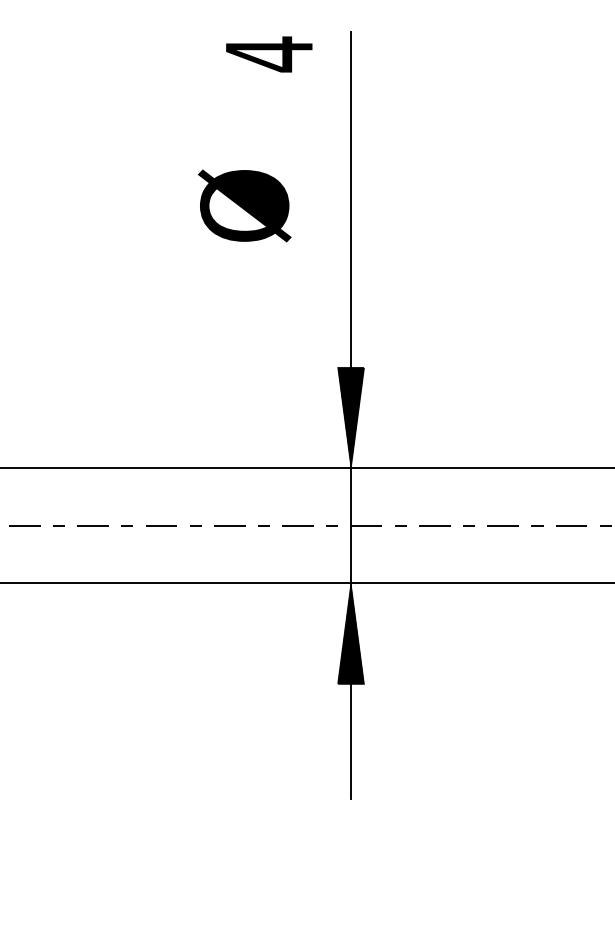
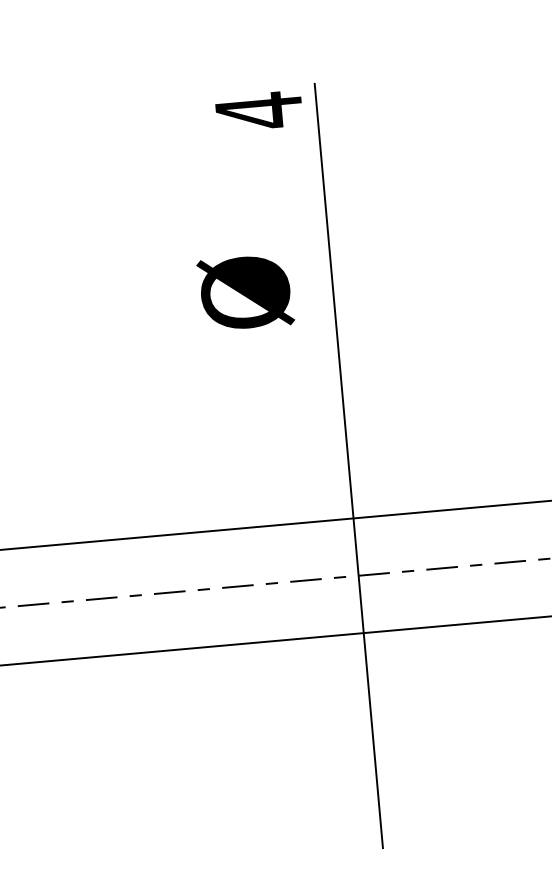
text: (269, 54) -> (259, 111), moved
text: (244, 205) -> (245, 292), moved
hatch: (350, 417) -> (348, 467), removed
hatch: (350, 633) -> (367, 682), removed

